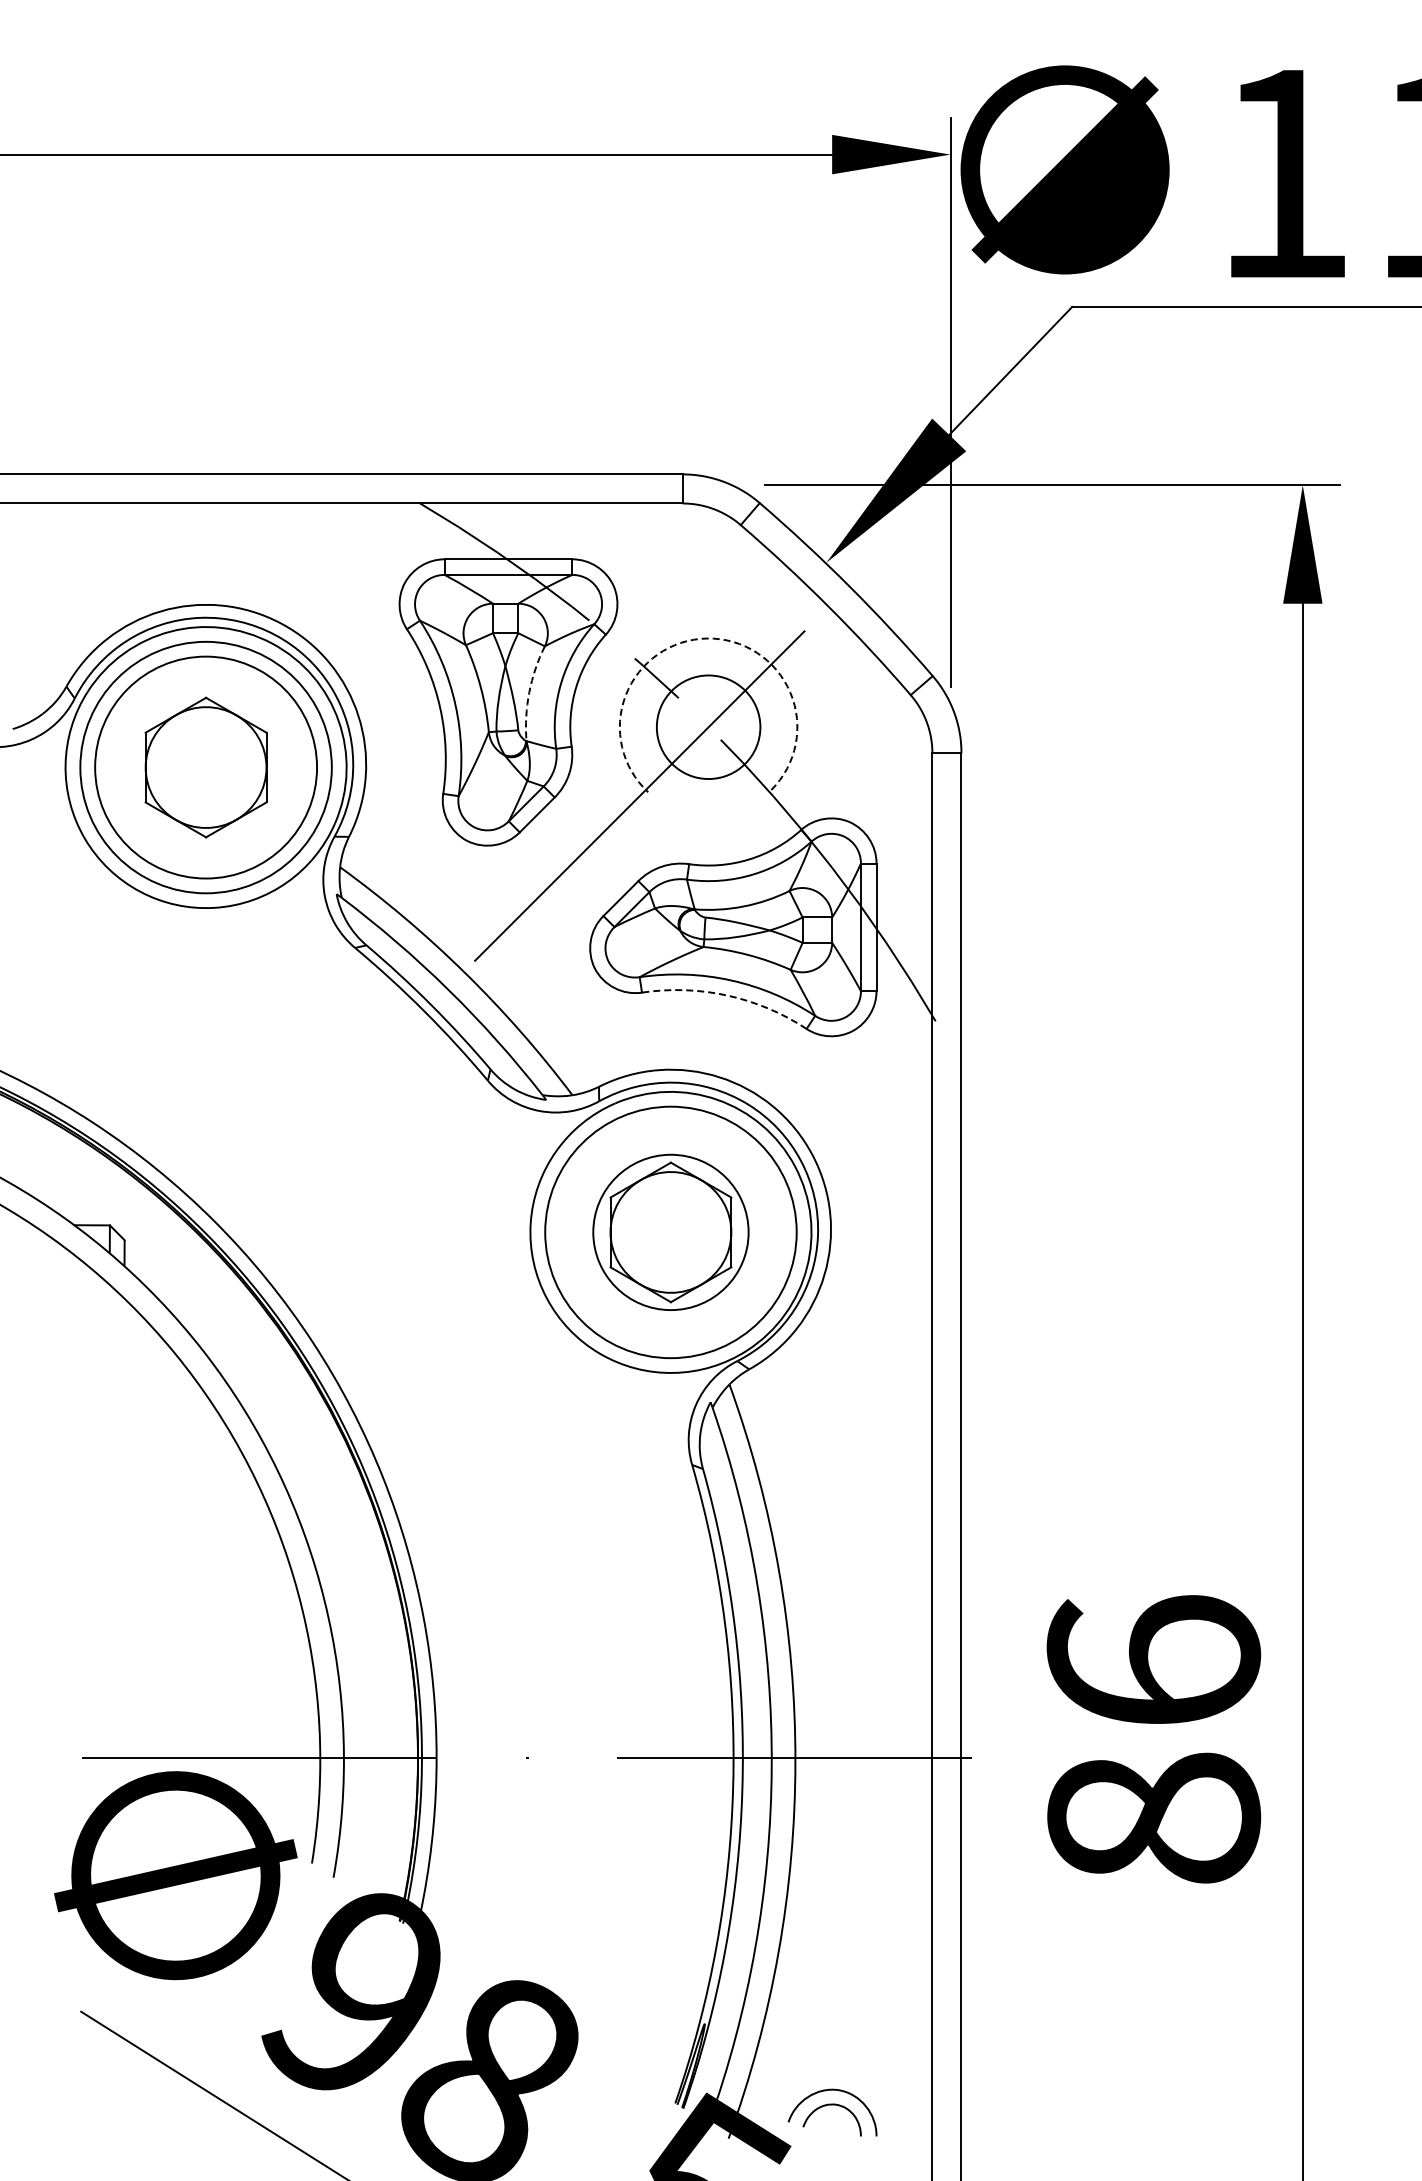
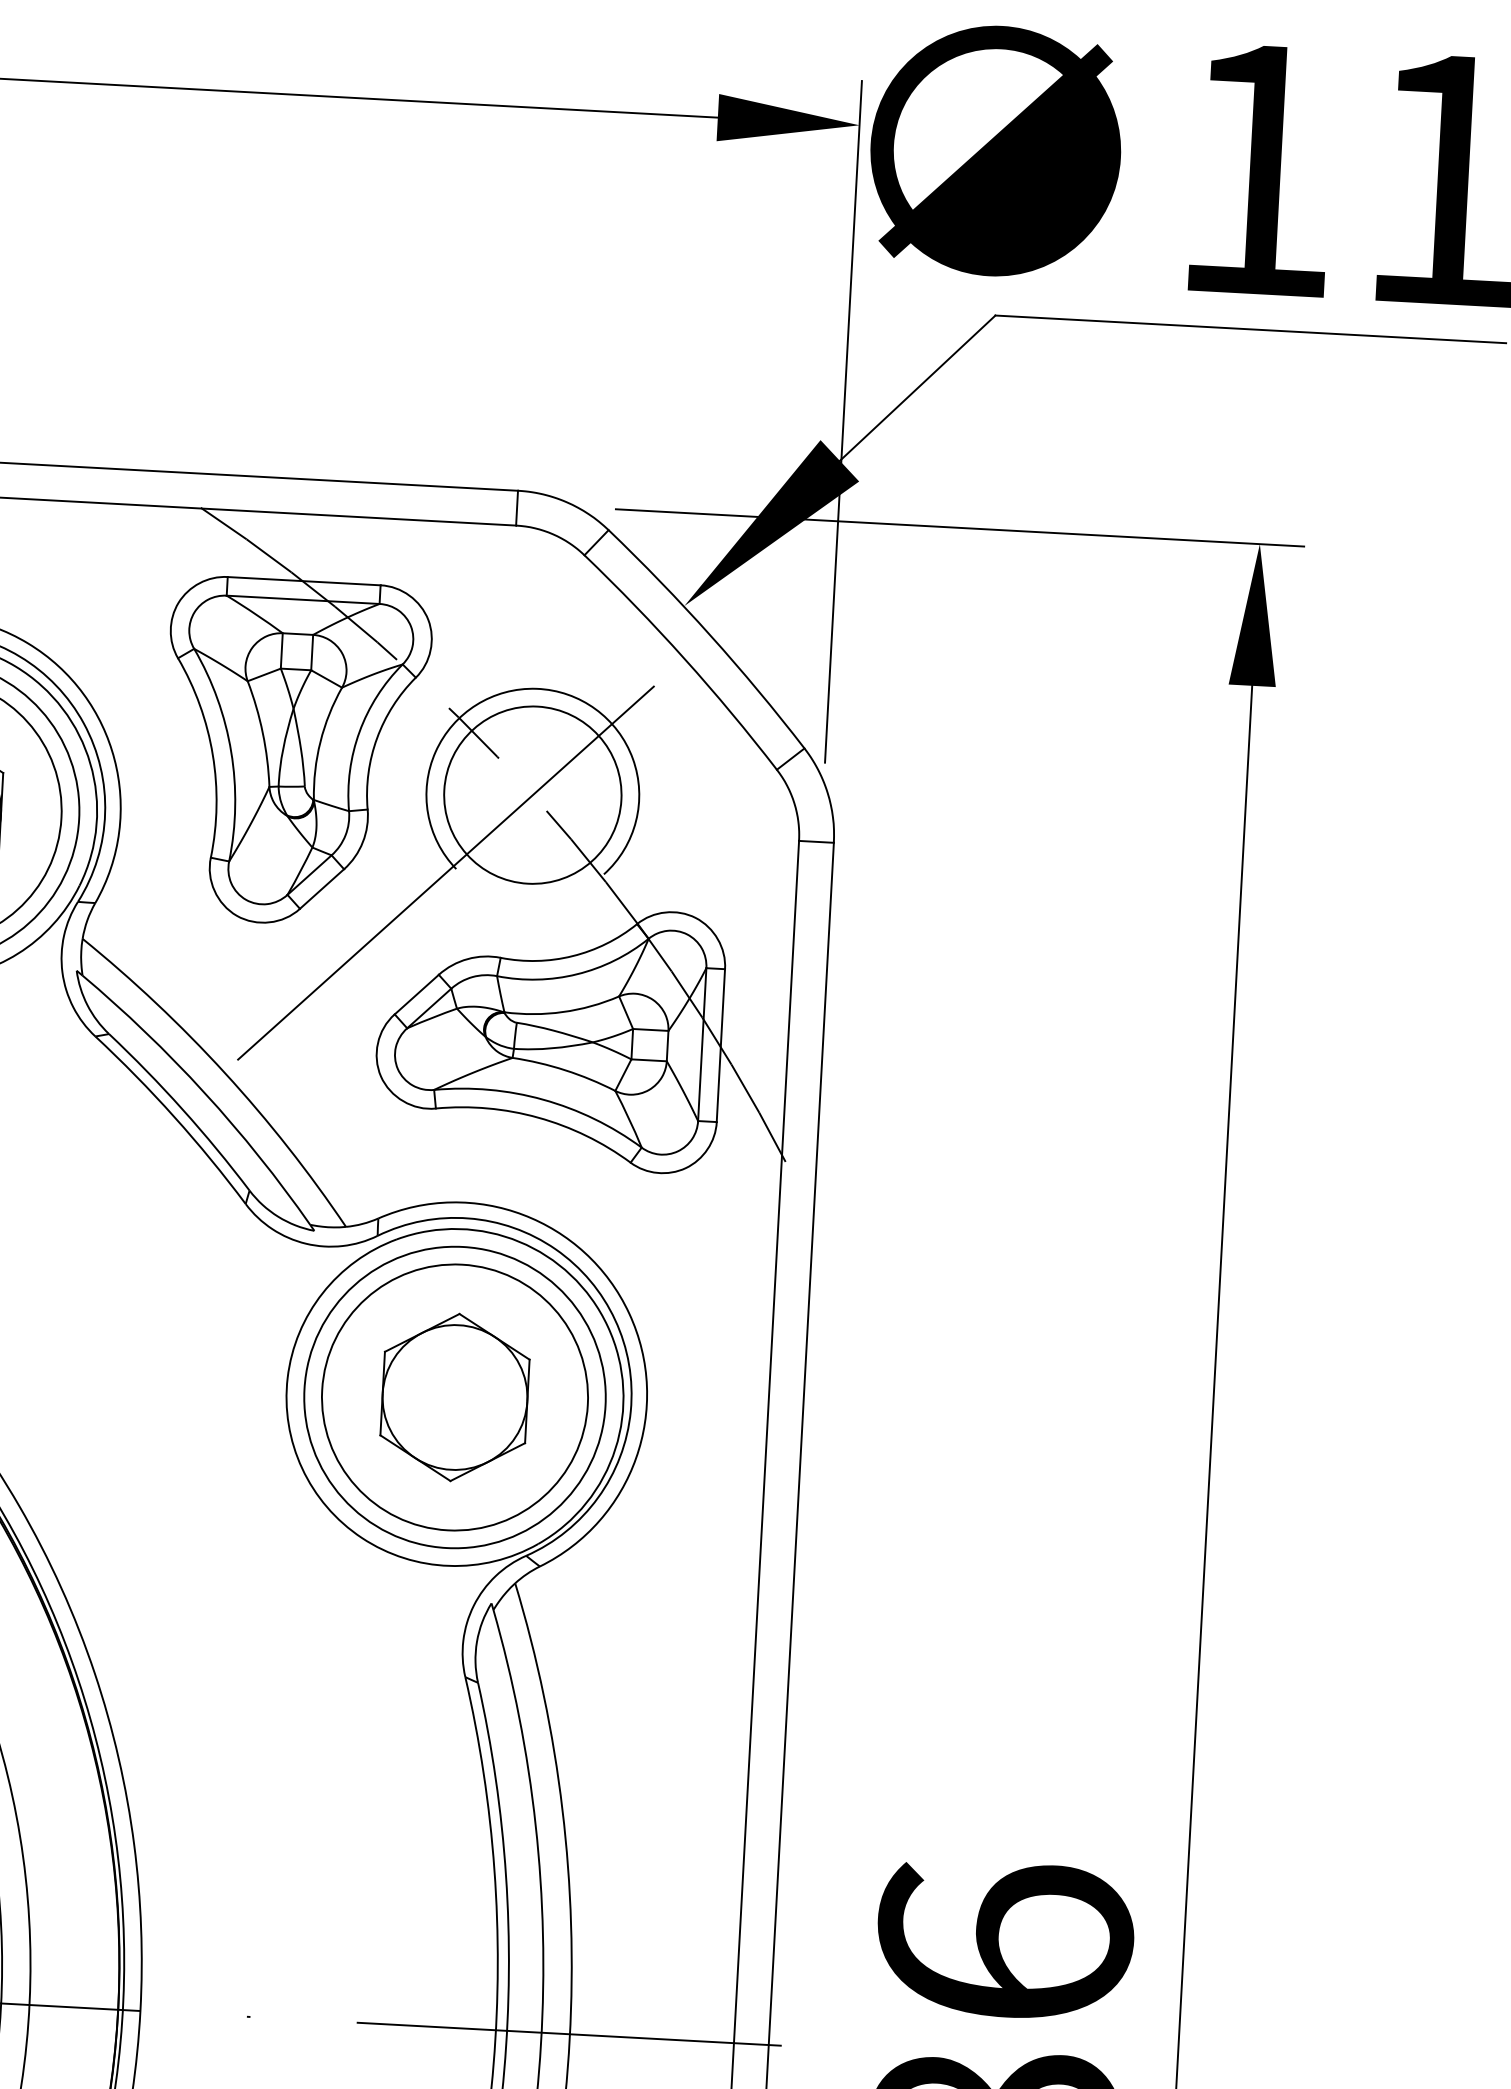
arc: (706, 638) -> (536, 688), dashed -> solid
arc: (529, 692) -> (320, 741), dashed -> solid
circle: (708, 727) -> (532, 795), size x1.43
arc: (727, 995) -> (538, 1117), dashed -> solid
circle: (670, 1232) -> (454, 1397), size x1.43

